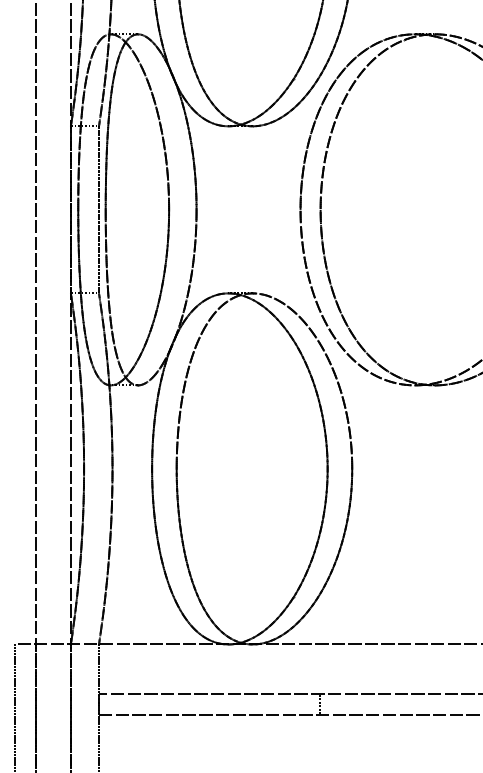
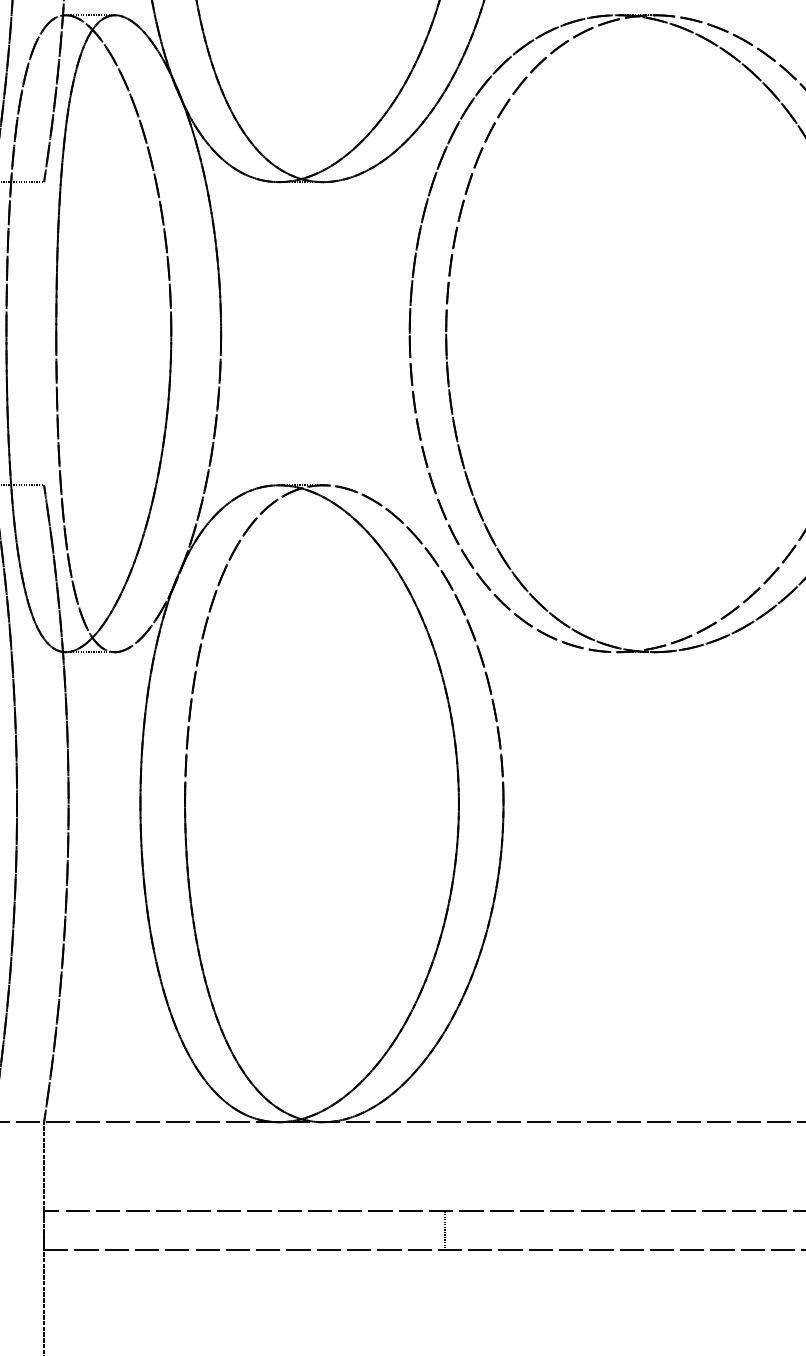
line: (98, 209) -> (43, 333), removed

